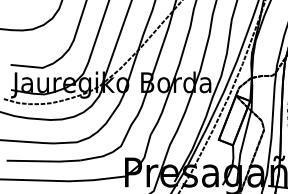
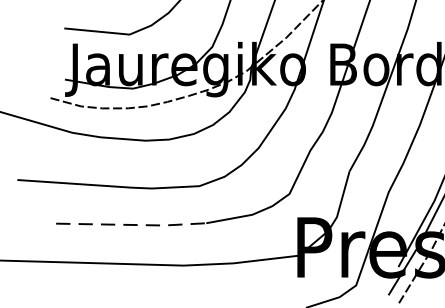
line: (44, 161) -> (133, 225), solid -> dashed

